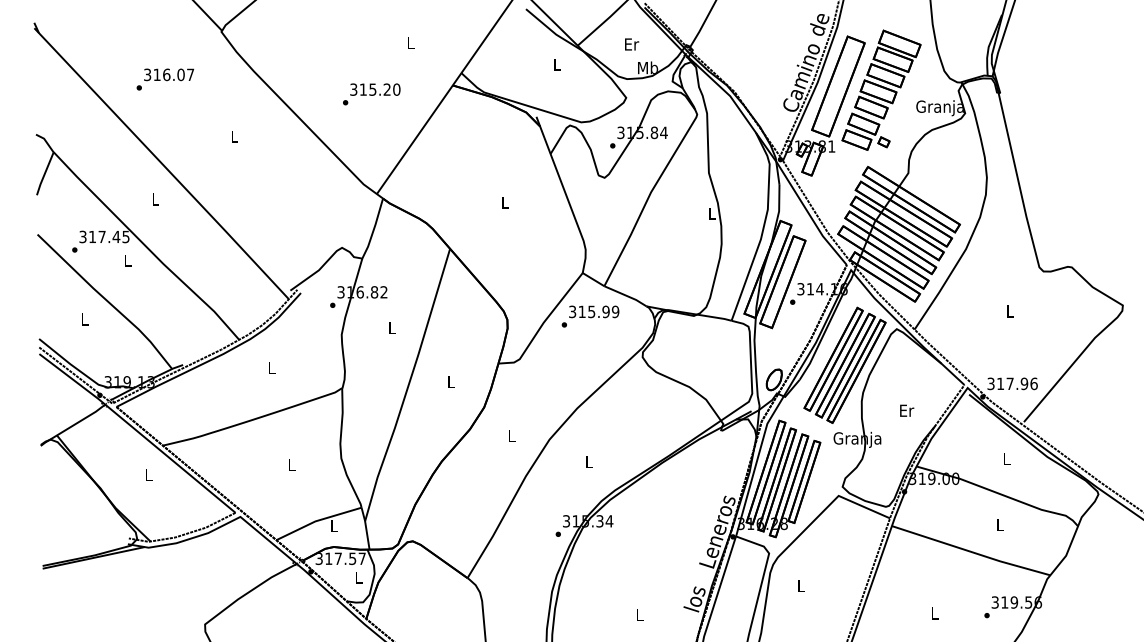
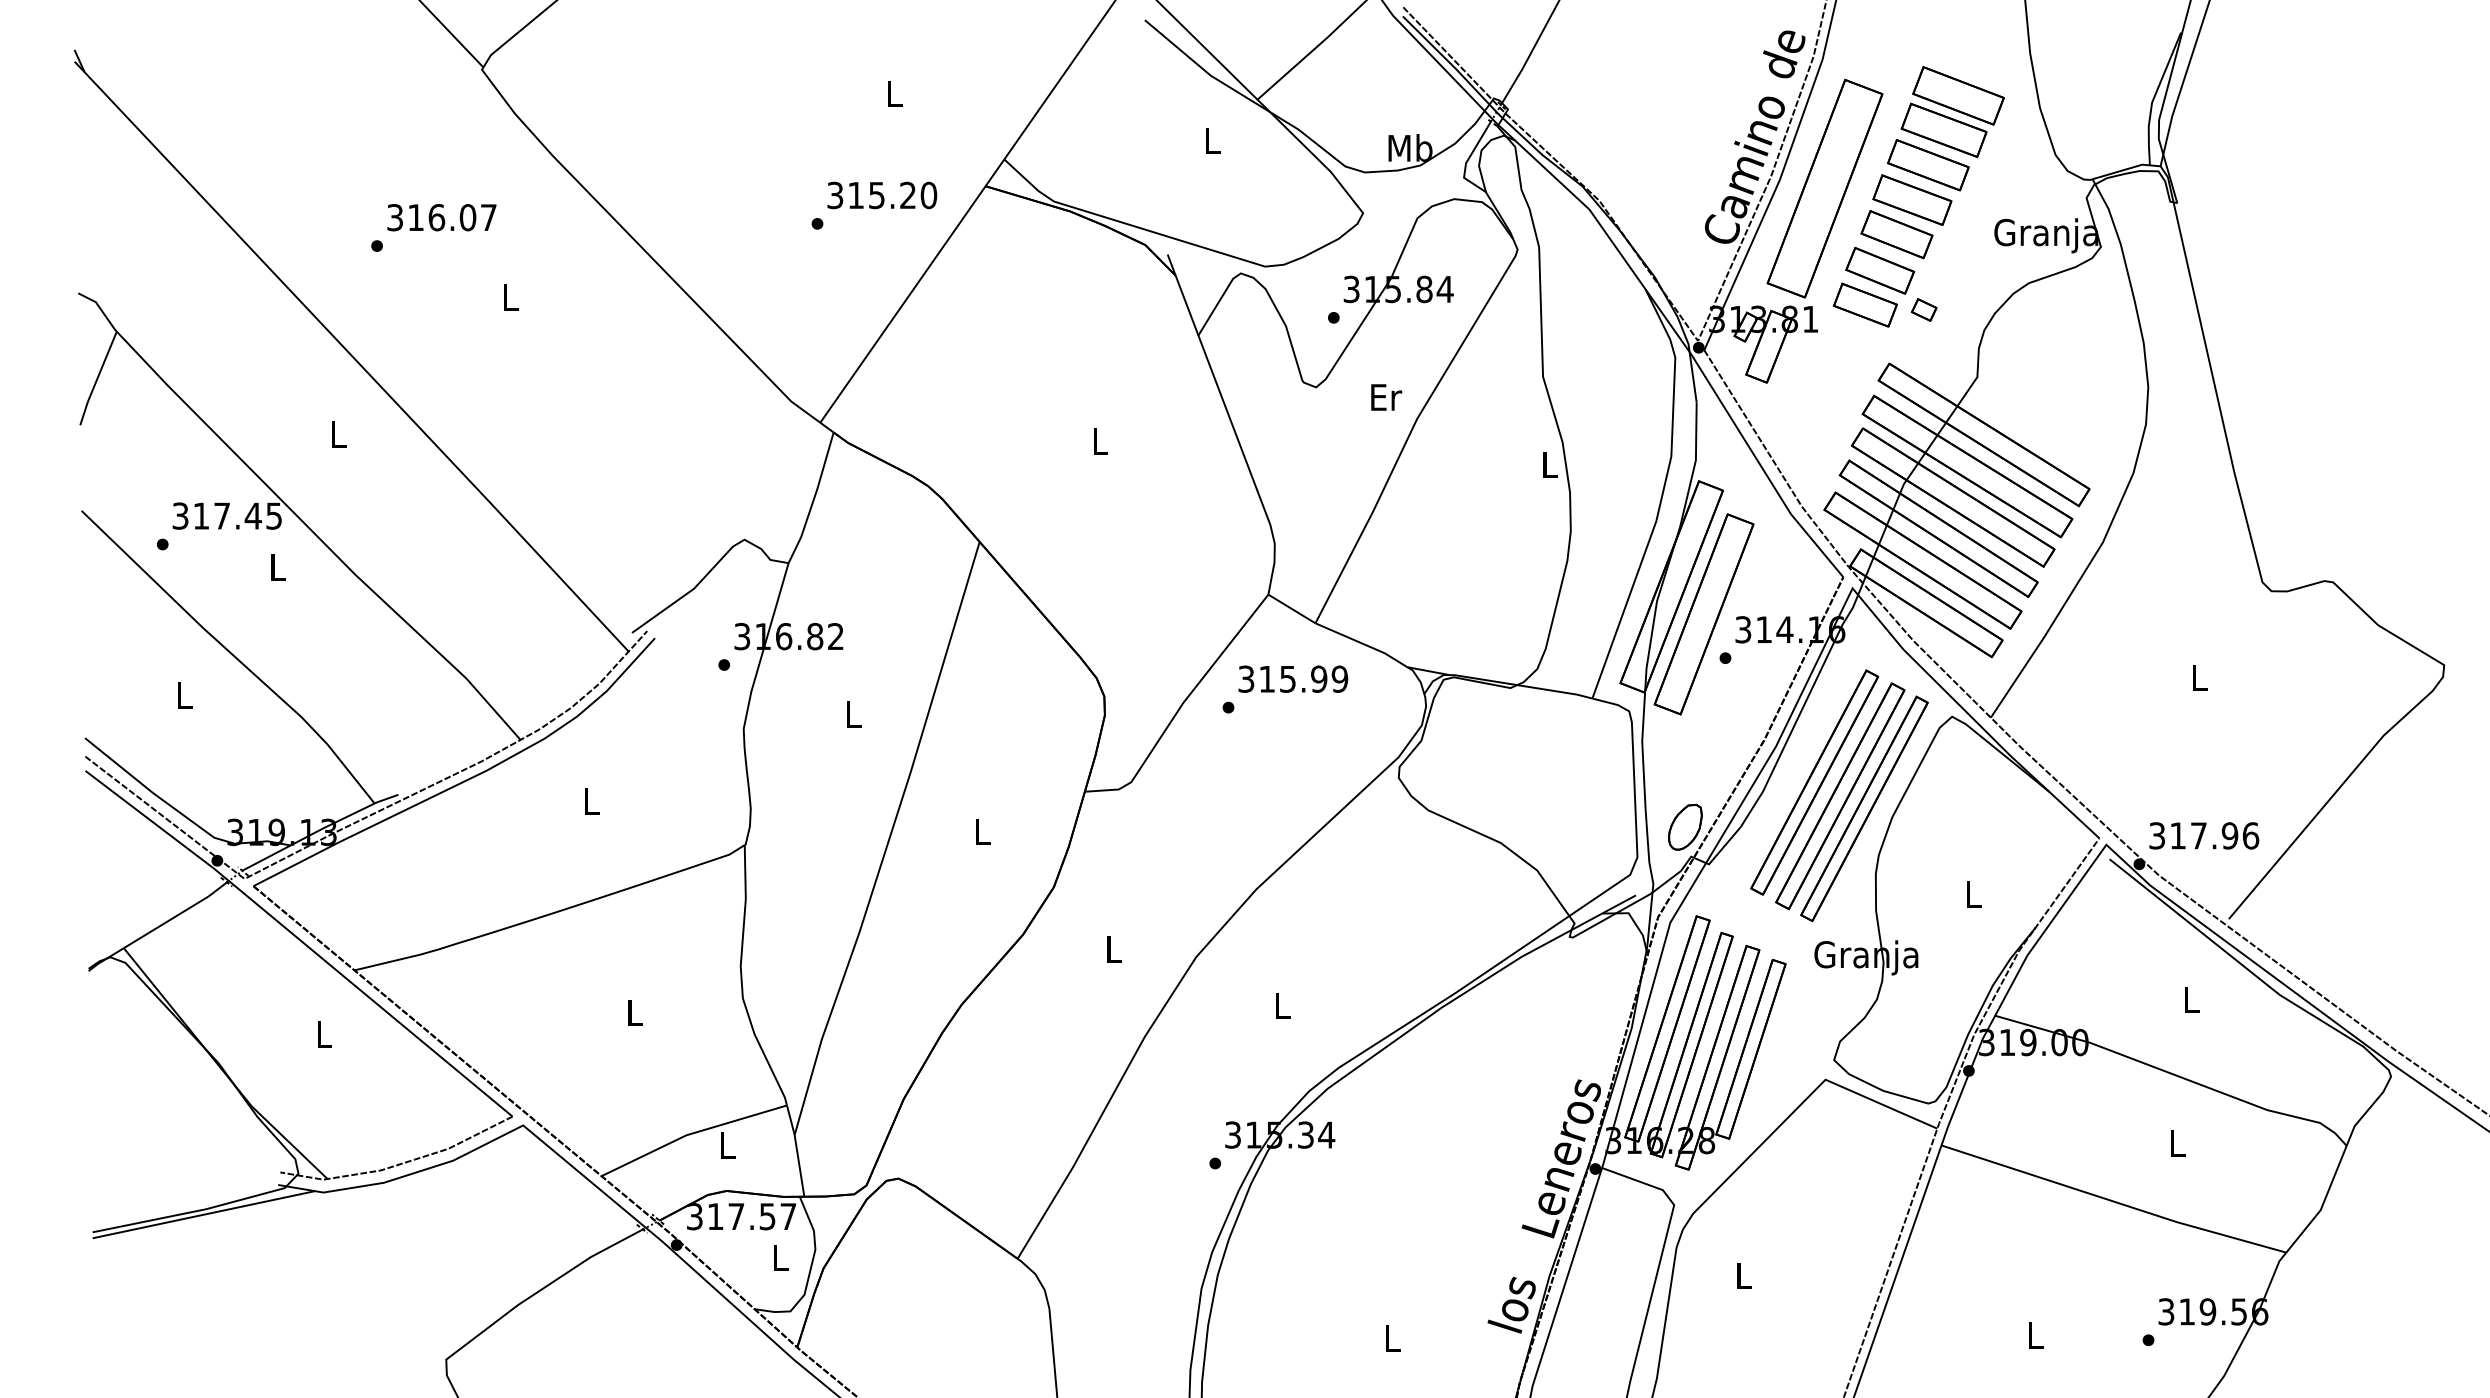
text: (632, 44) -> (1387, 397), moved
text: (165, 79) -> (434, 227), moved
text: (371, 94) -> (873, 205), moved
text: (907, 410) -> (1975, 893), Er -> L

